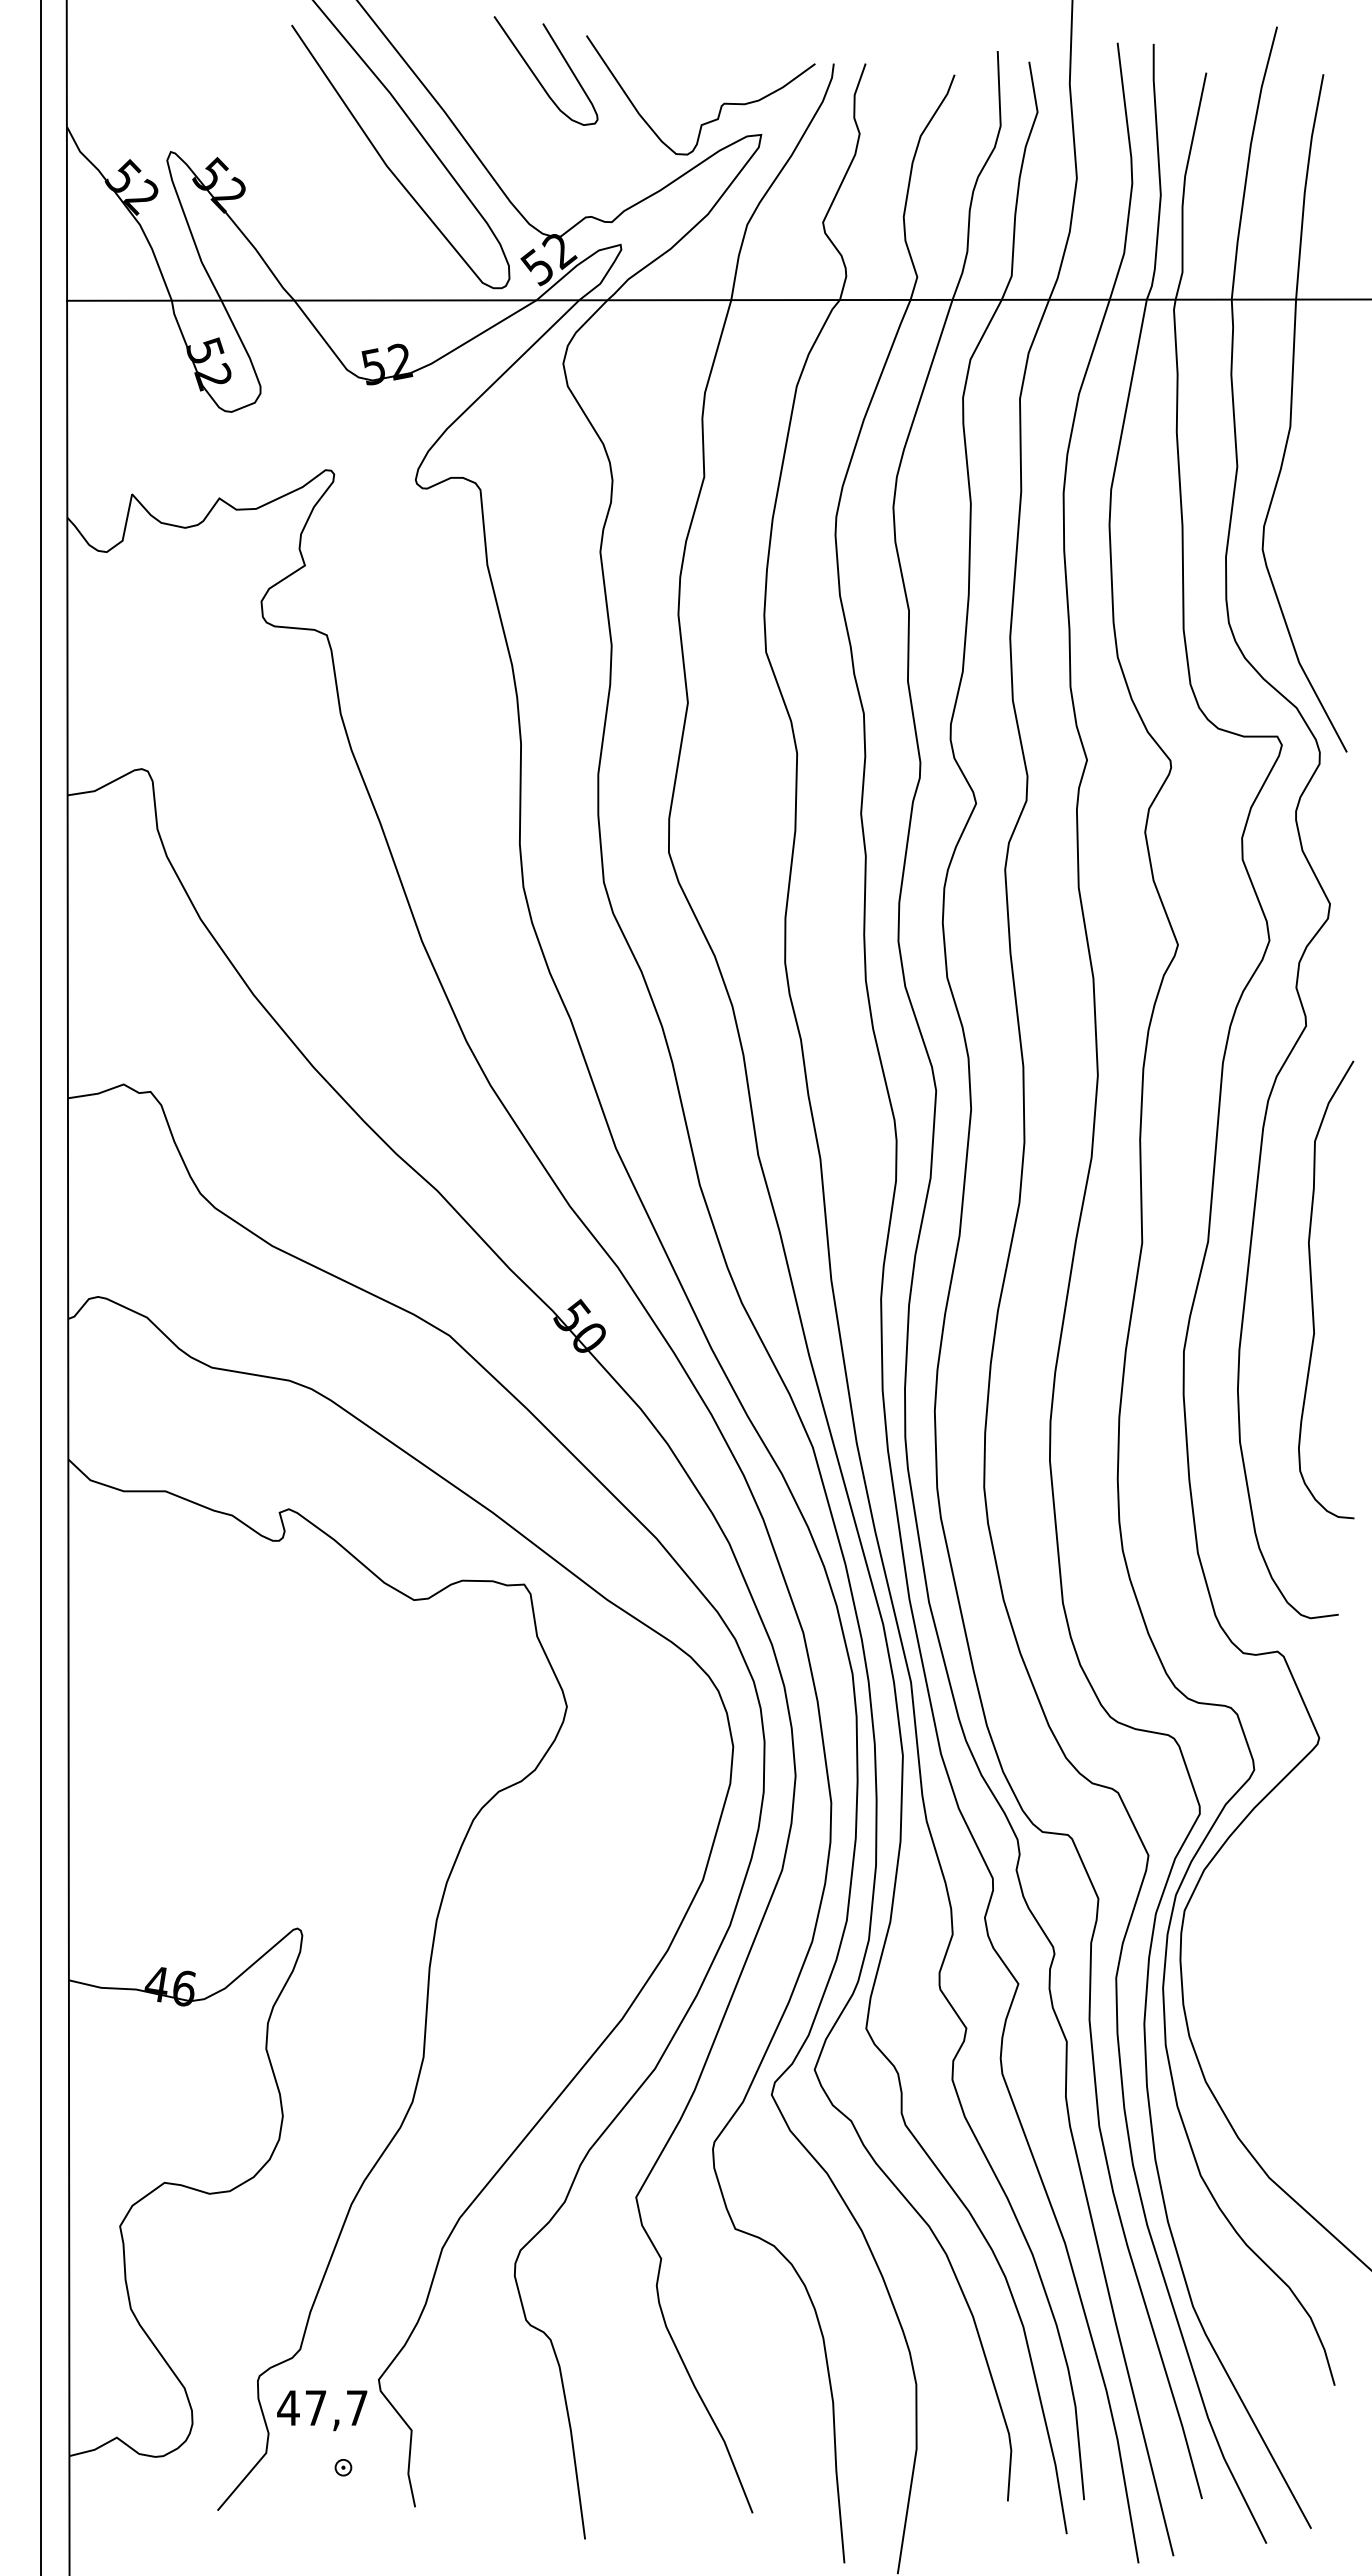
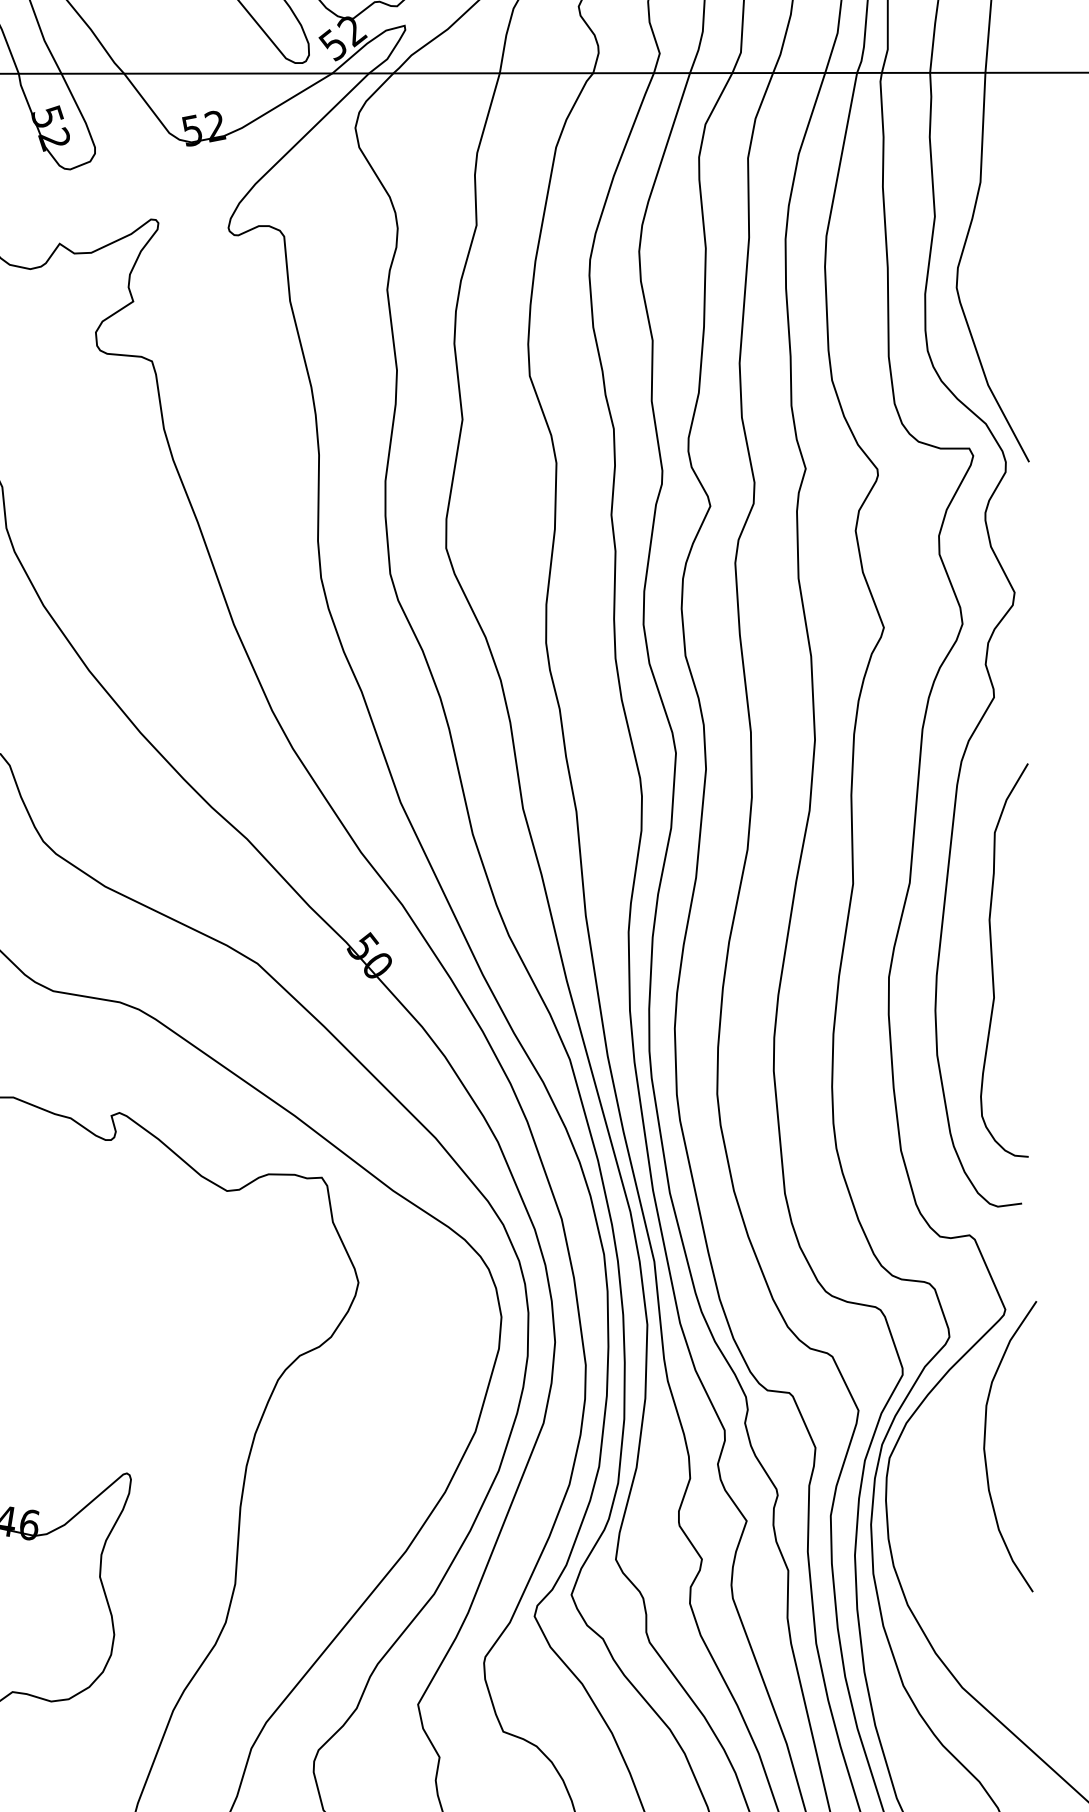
curve: (1312, 1289) -> (992, 960), moved
curve: (1295, 1897) -> (984, 1446), added

